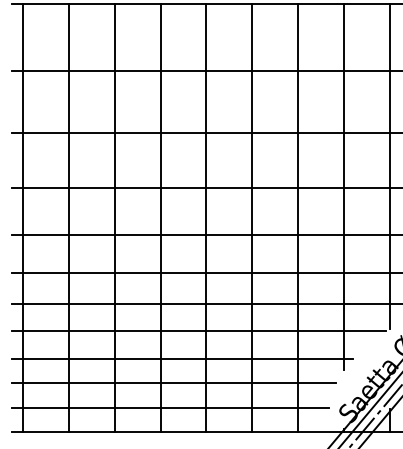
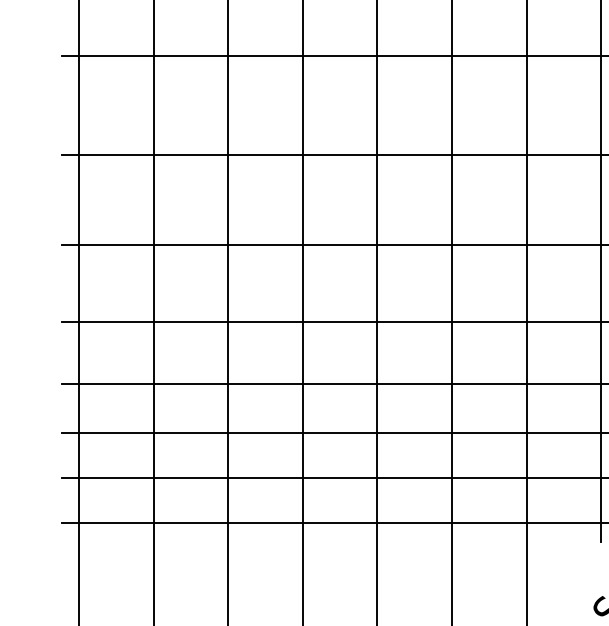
line: (174, 383) -> (325, 563), removed
line: (170, 407) -> (319, 602), removed

